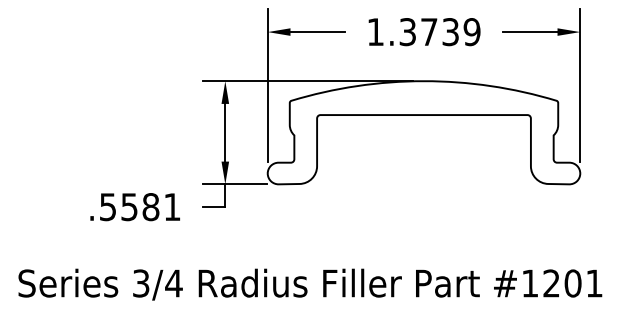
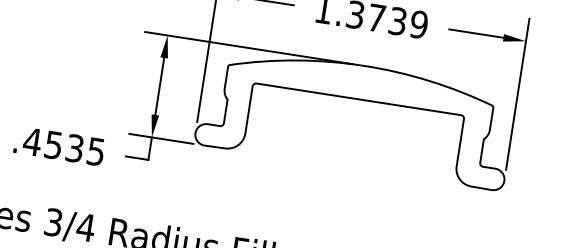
text: (139, 207) -> (63, 147), .5581 -> .4535

